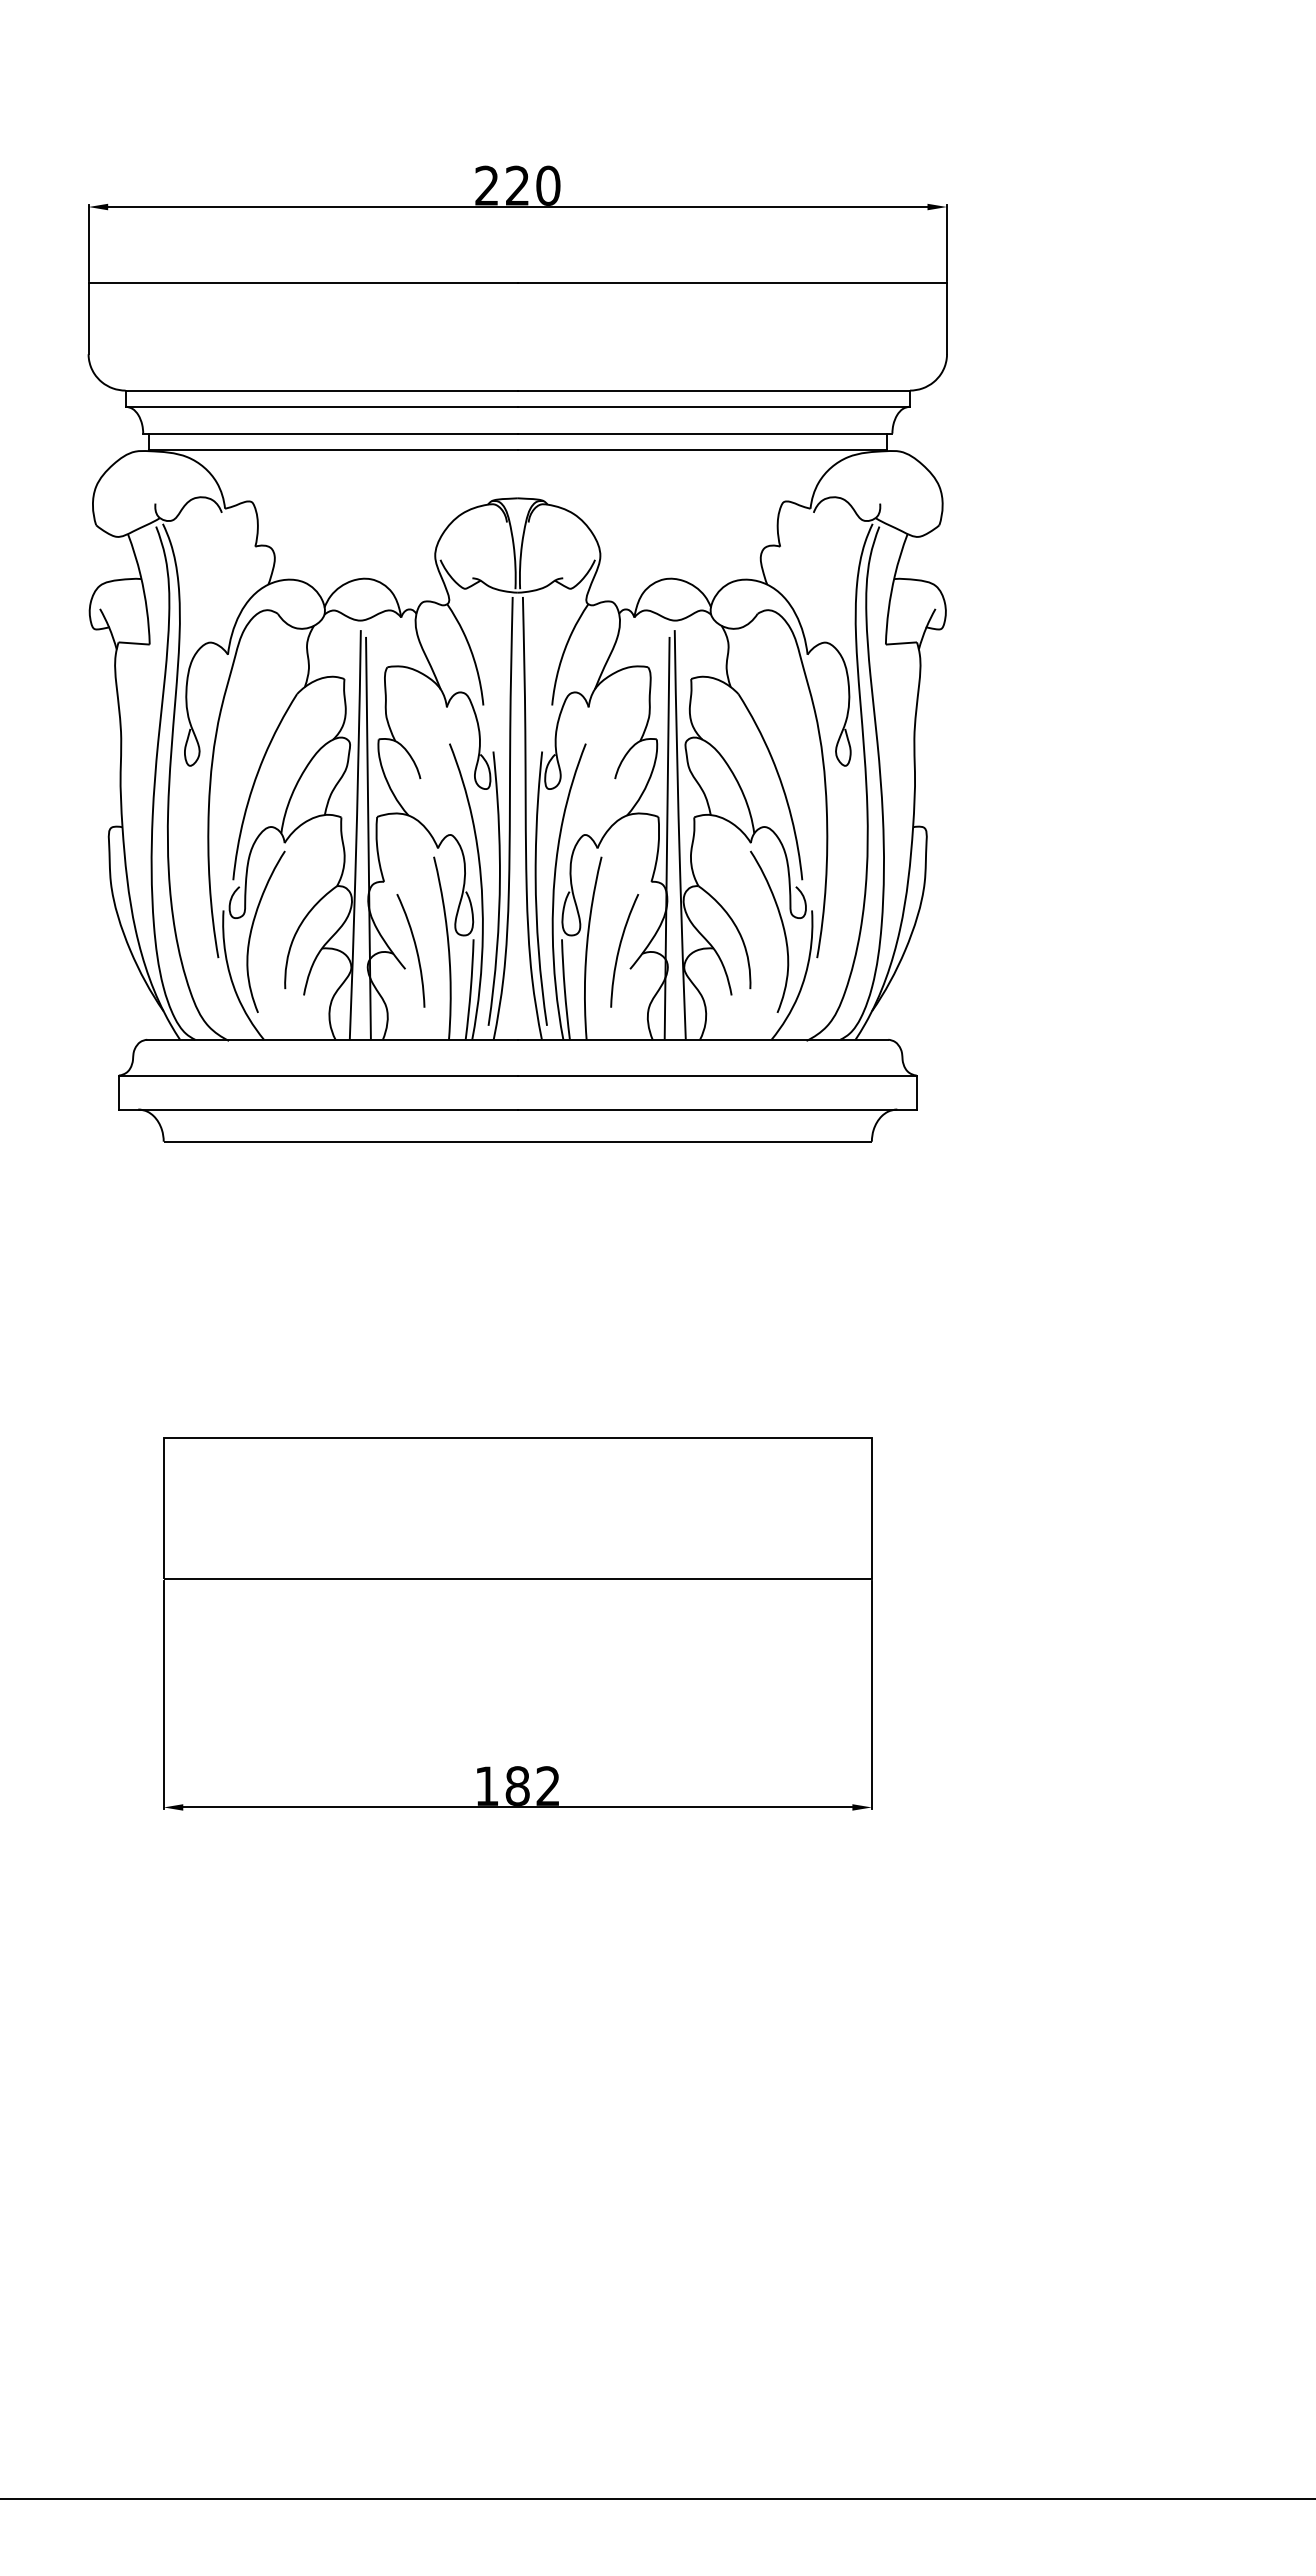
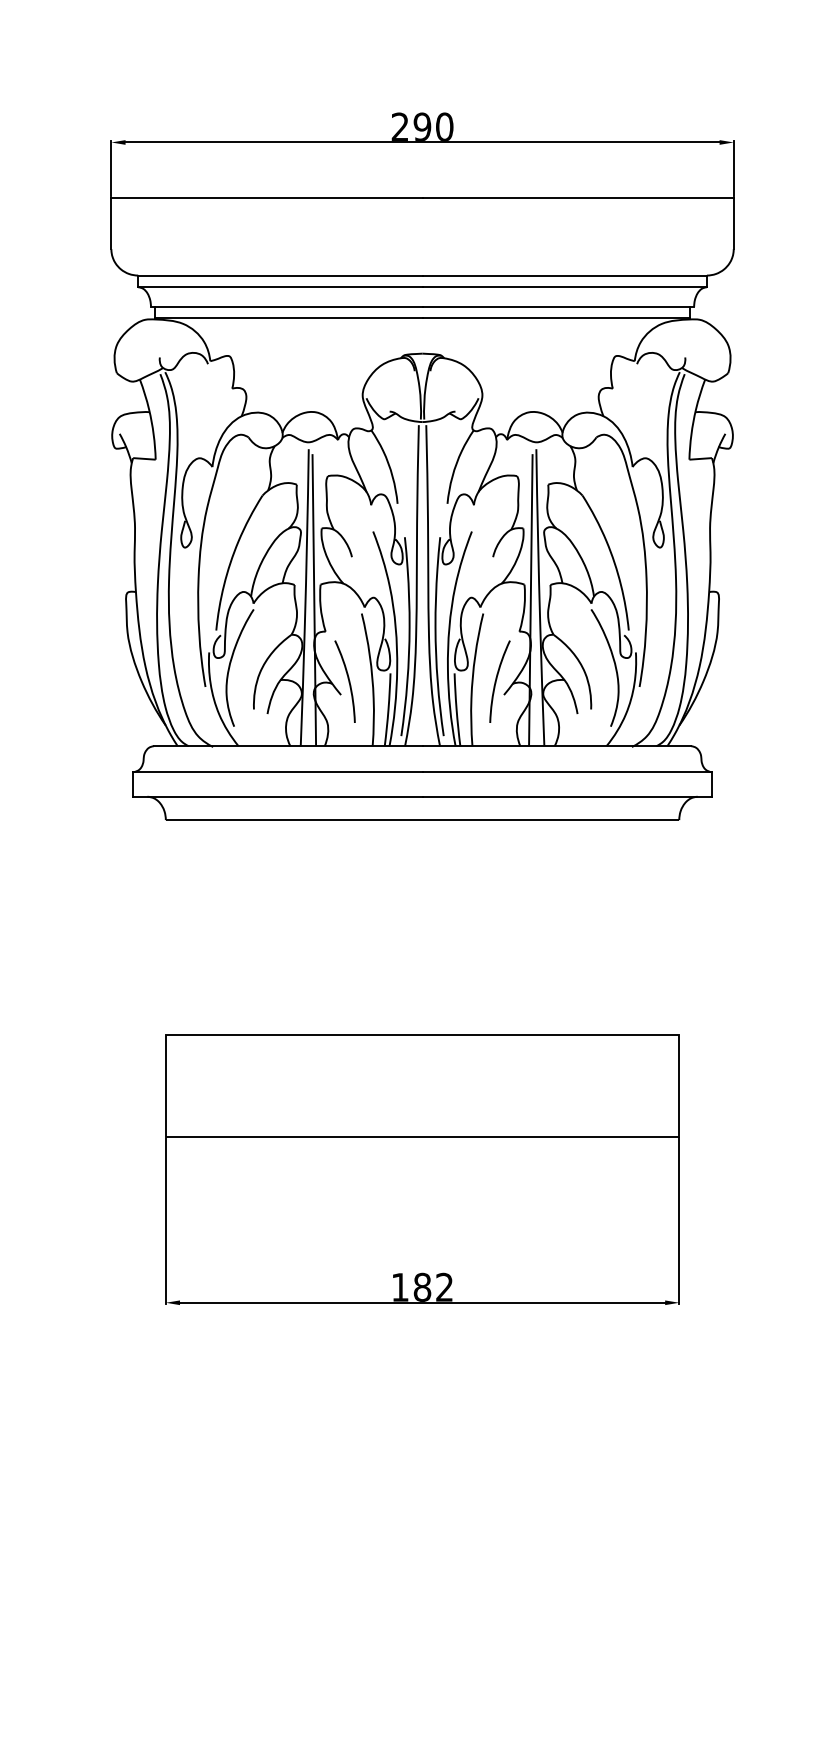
text: (517, 185) -> (422, 126), 220 -> 290

